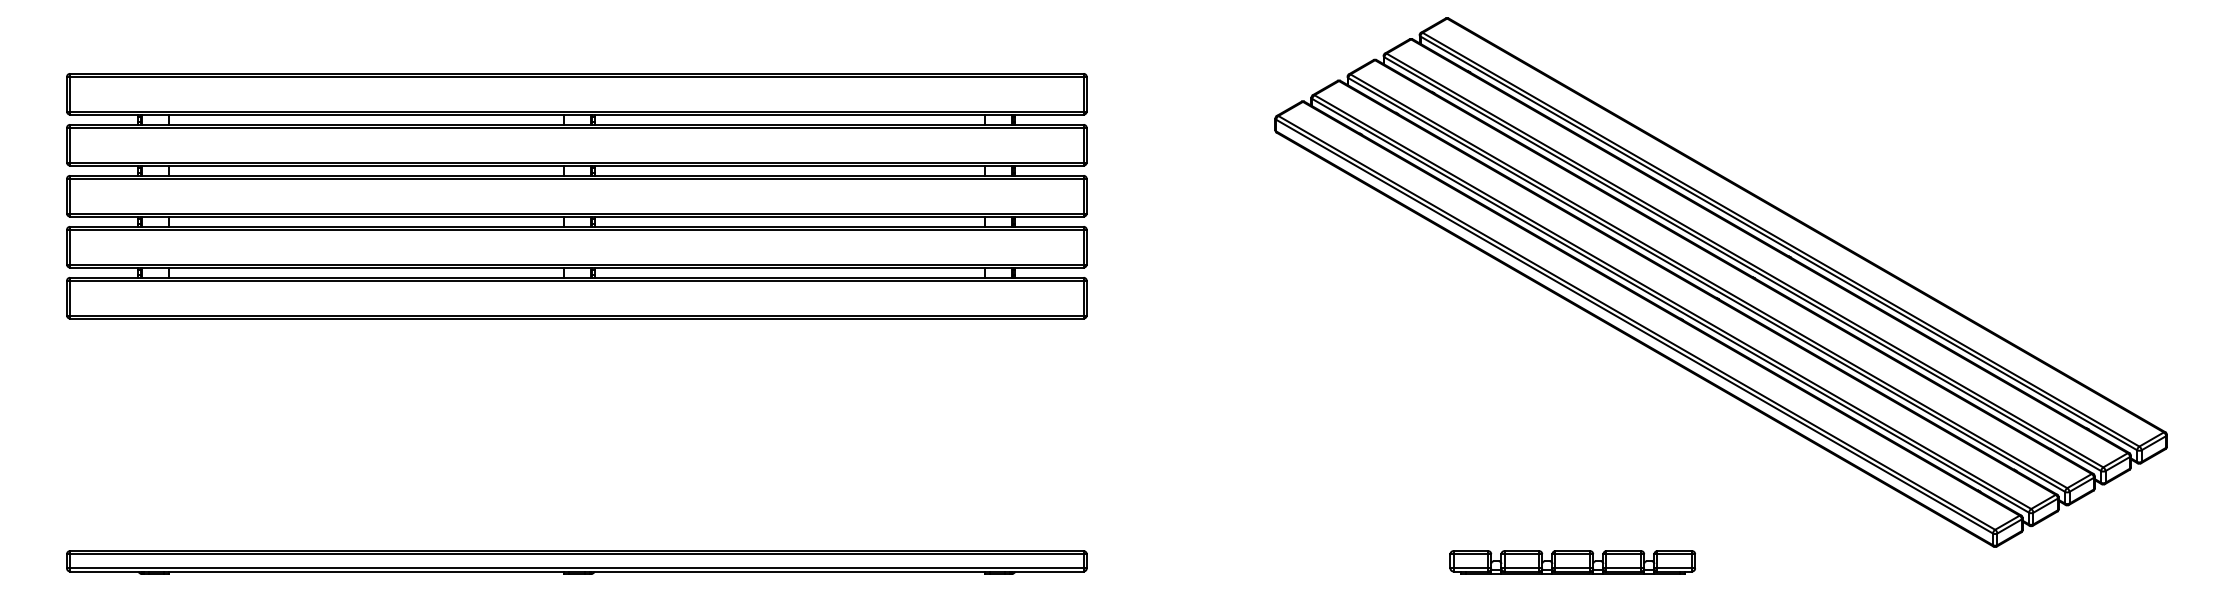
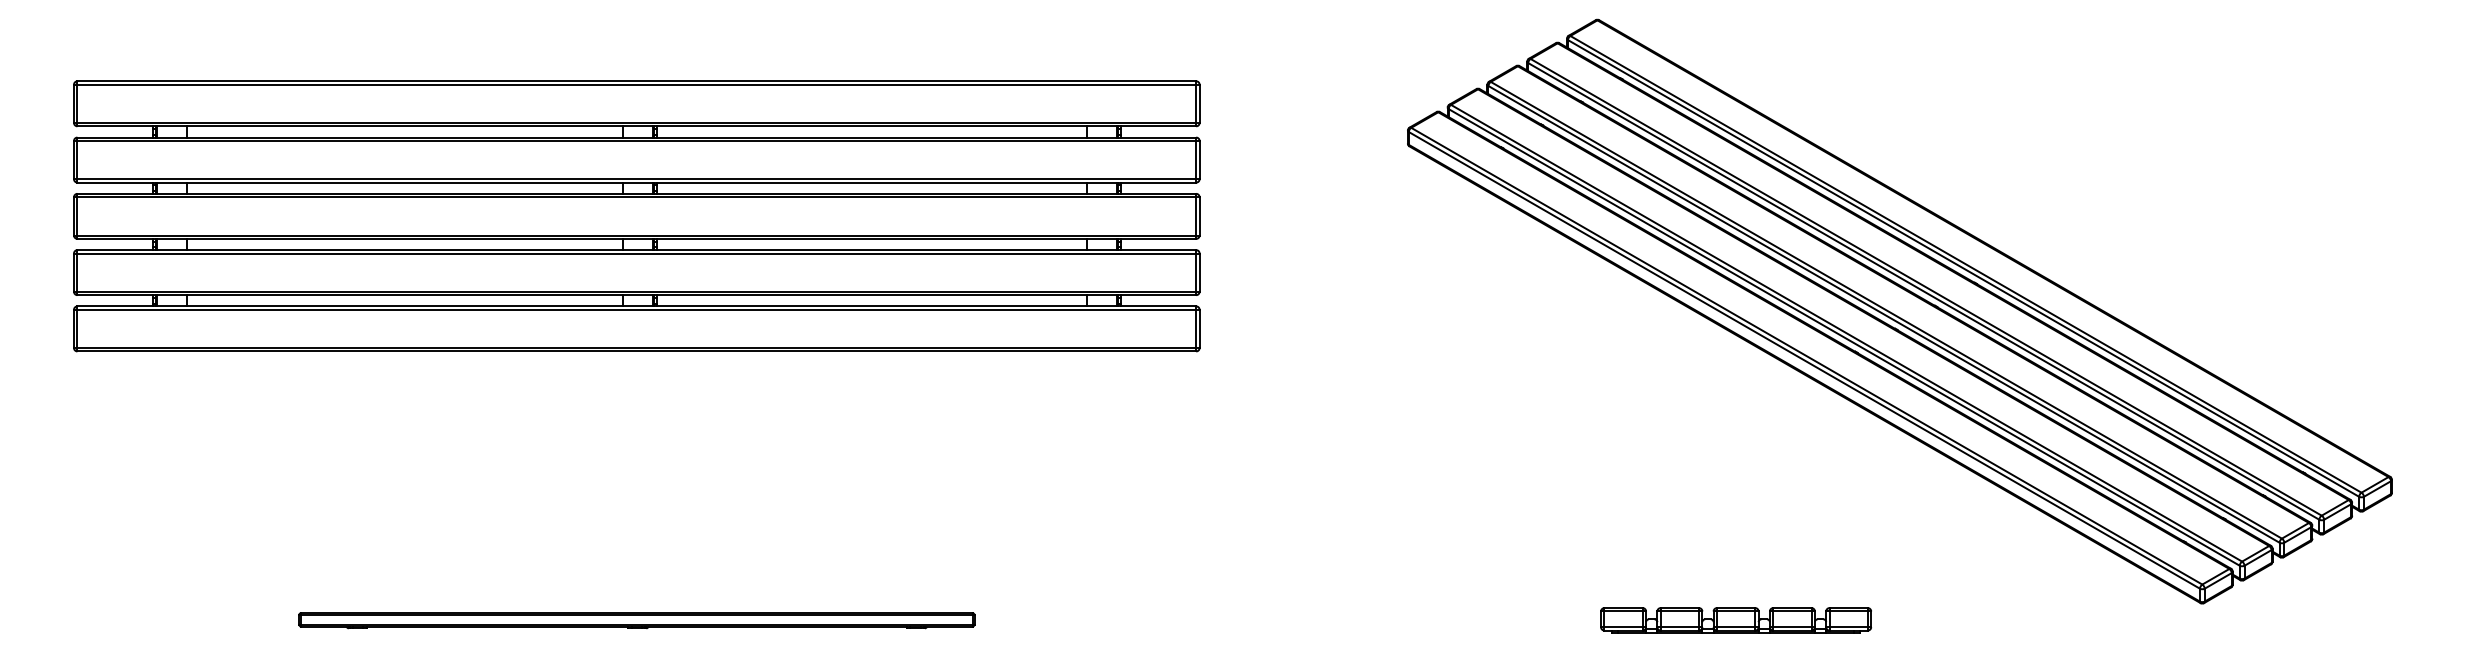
part: (576, 562) -> (636, 620), size x0.6

